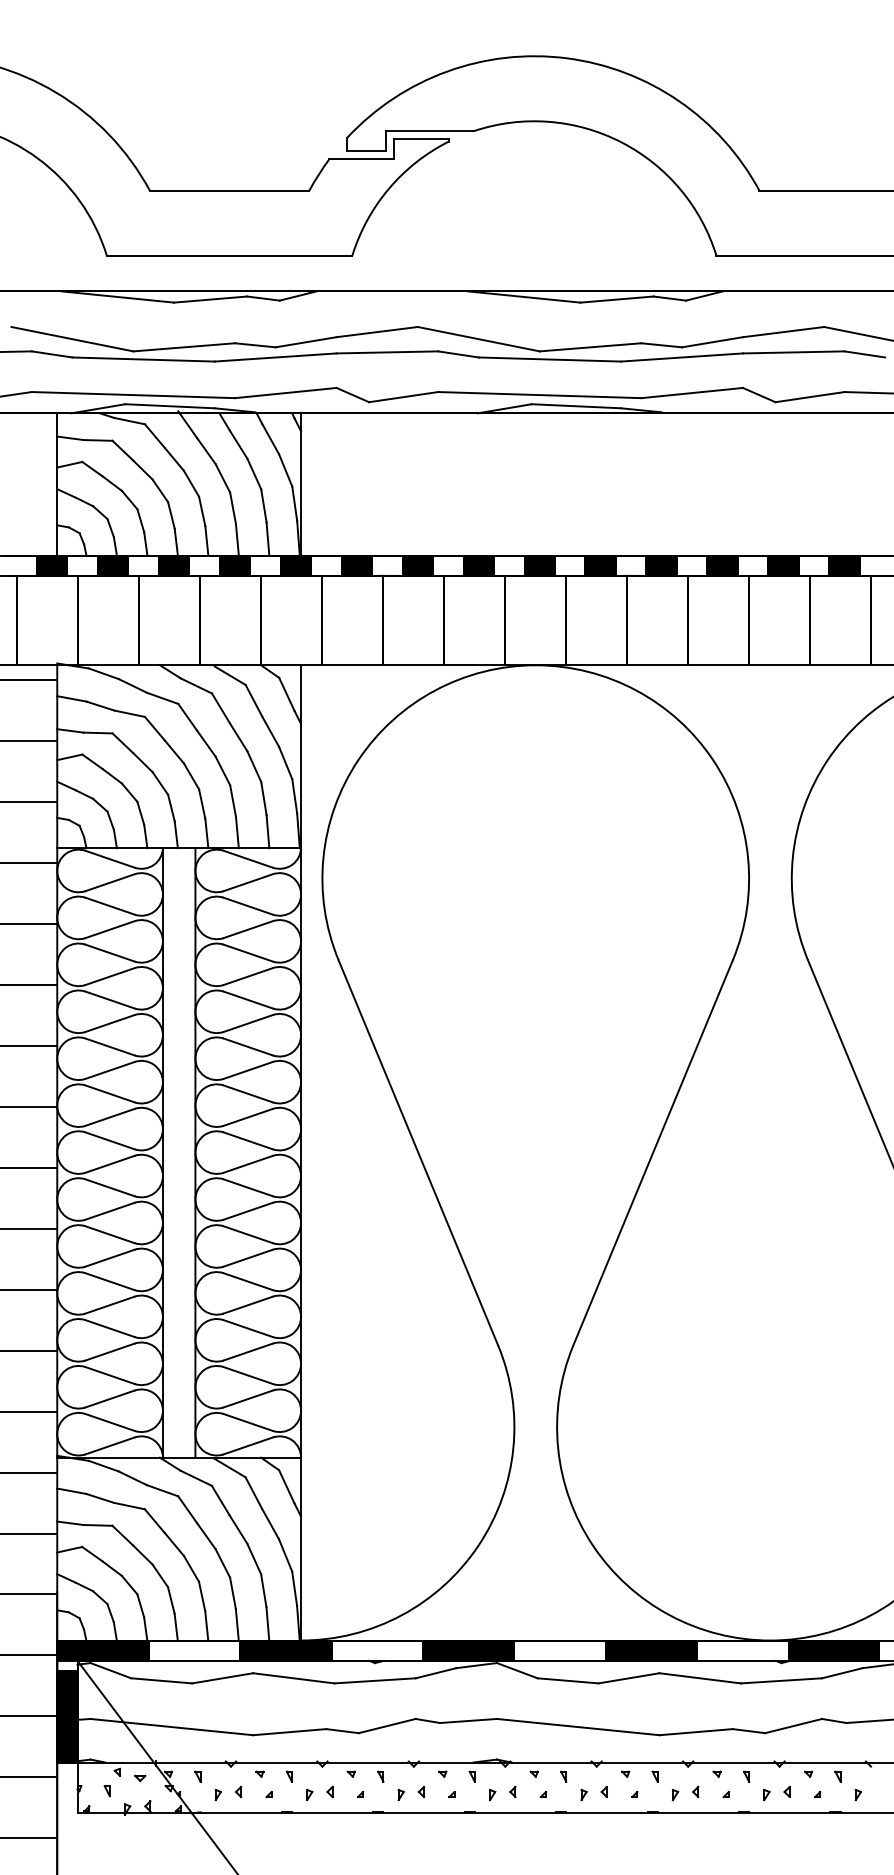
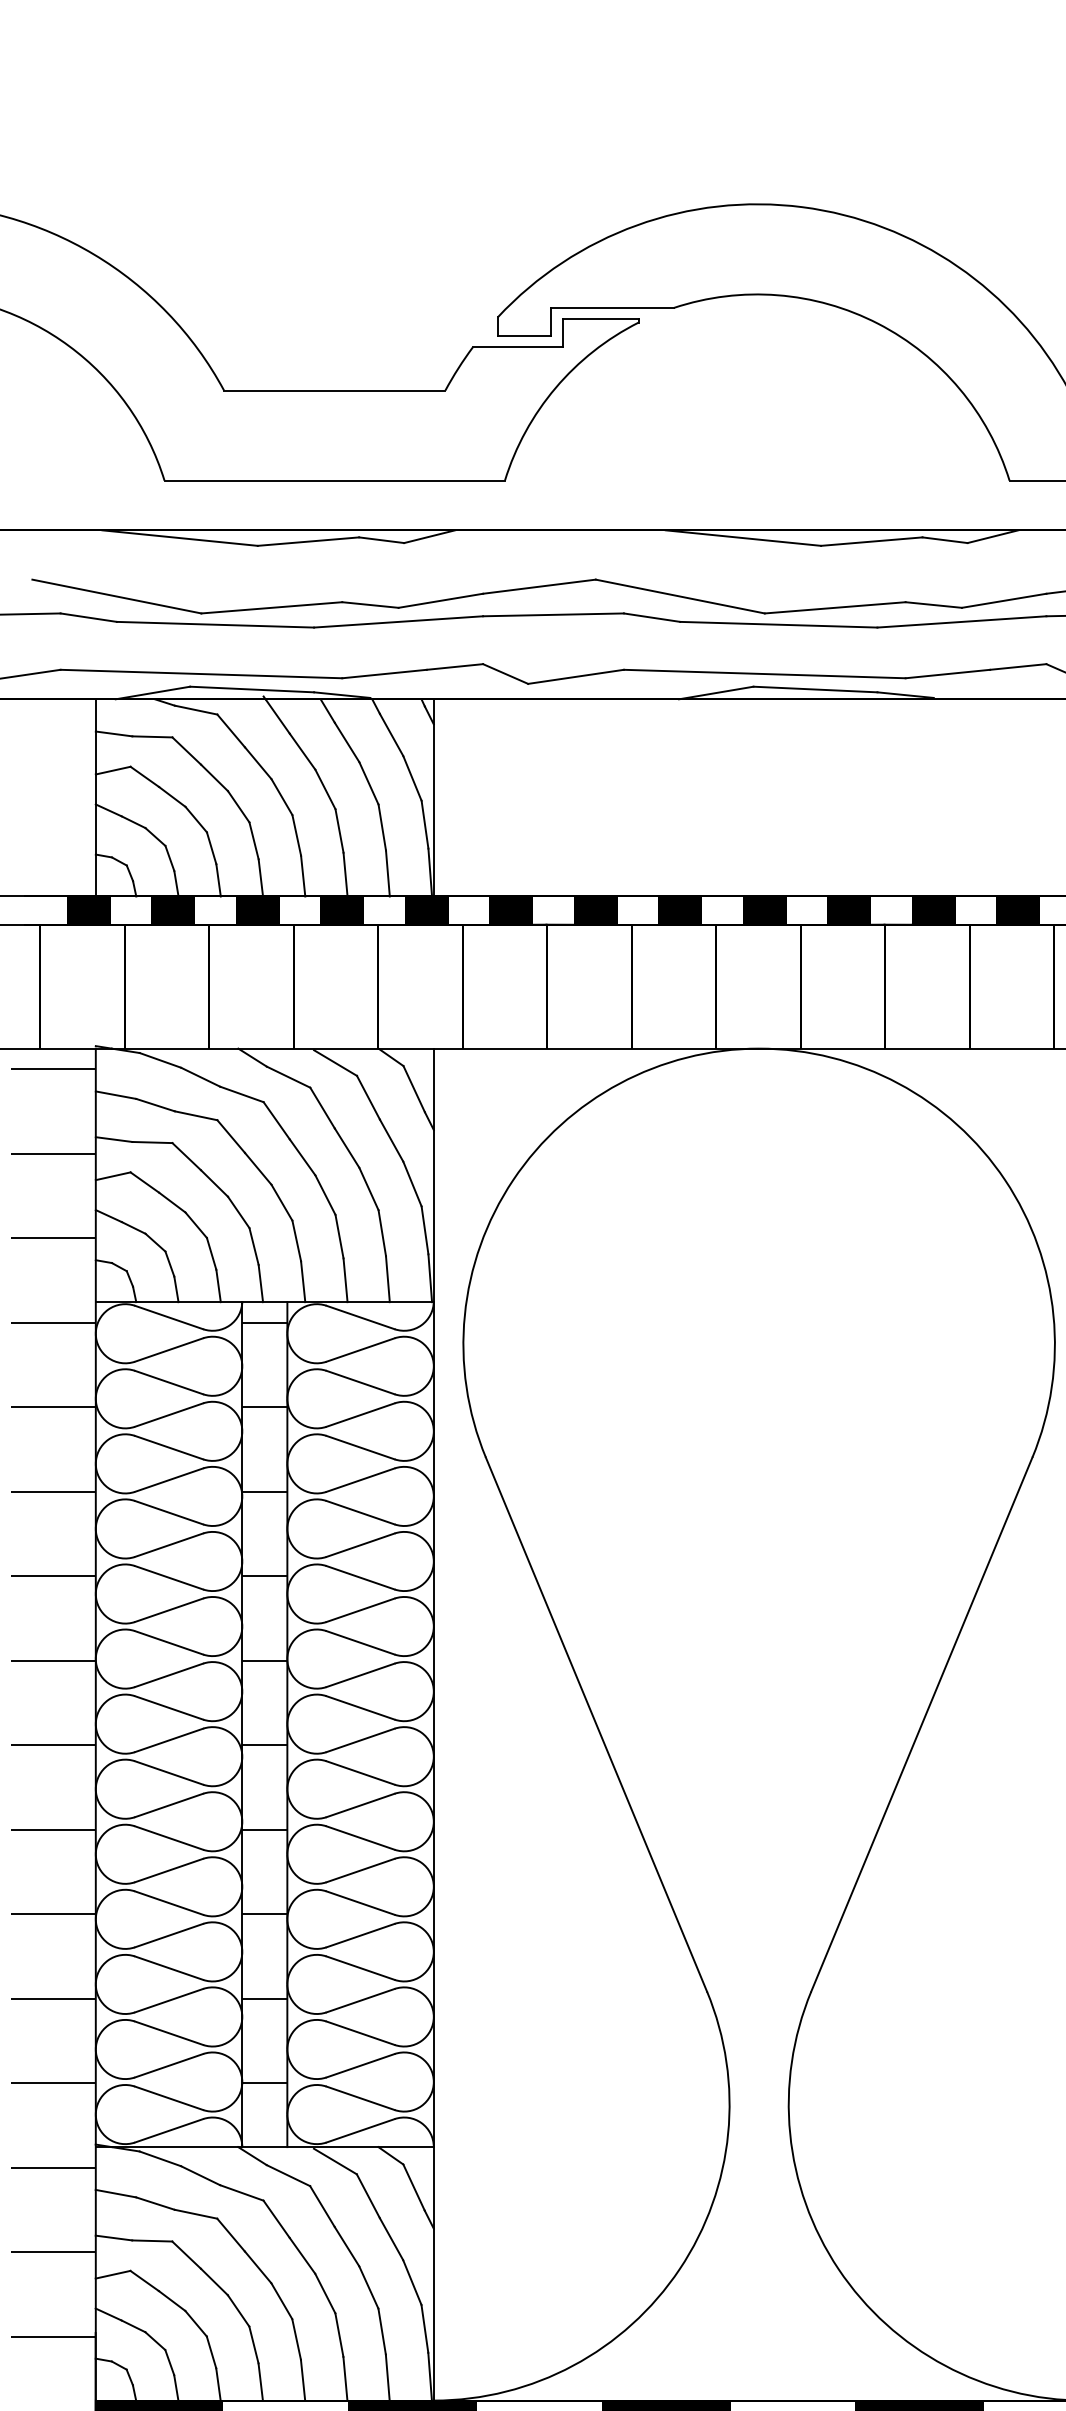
hatch: (178, 1137) -> (263, 1703), added

